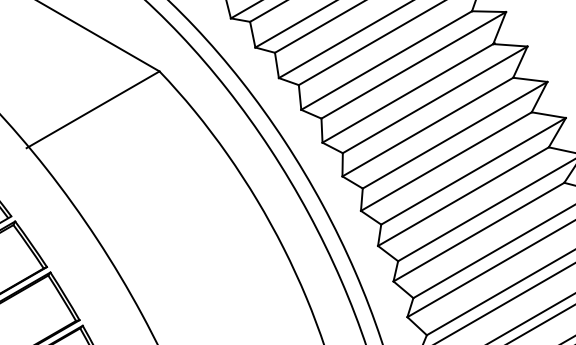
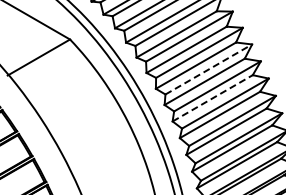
line: (456, 135) -> (209, 69), solid -> dashed
line: (465, 197) -> (213, 98), solid -> dashed

